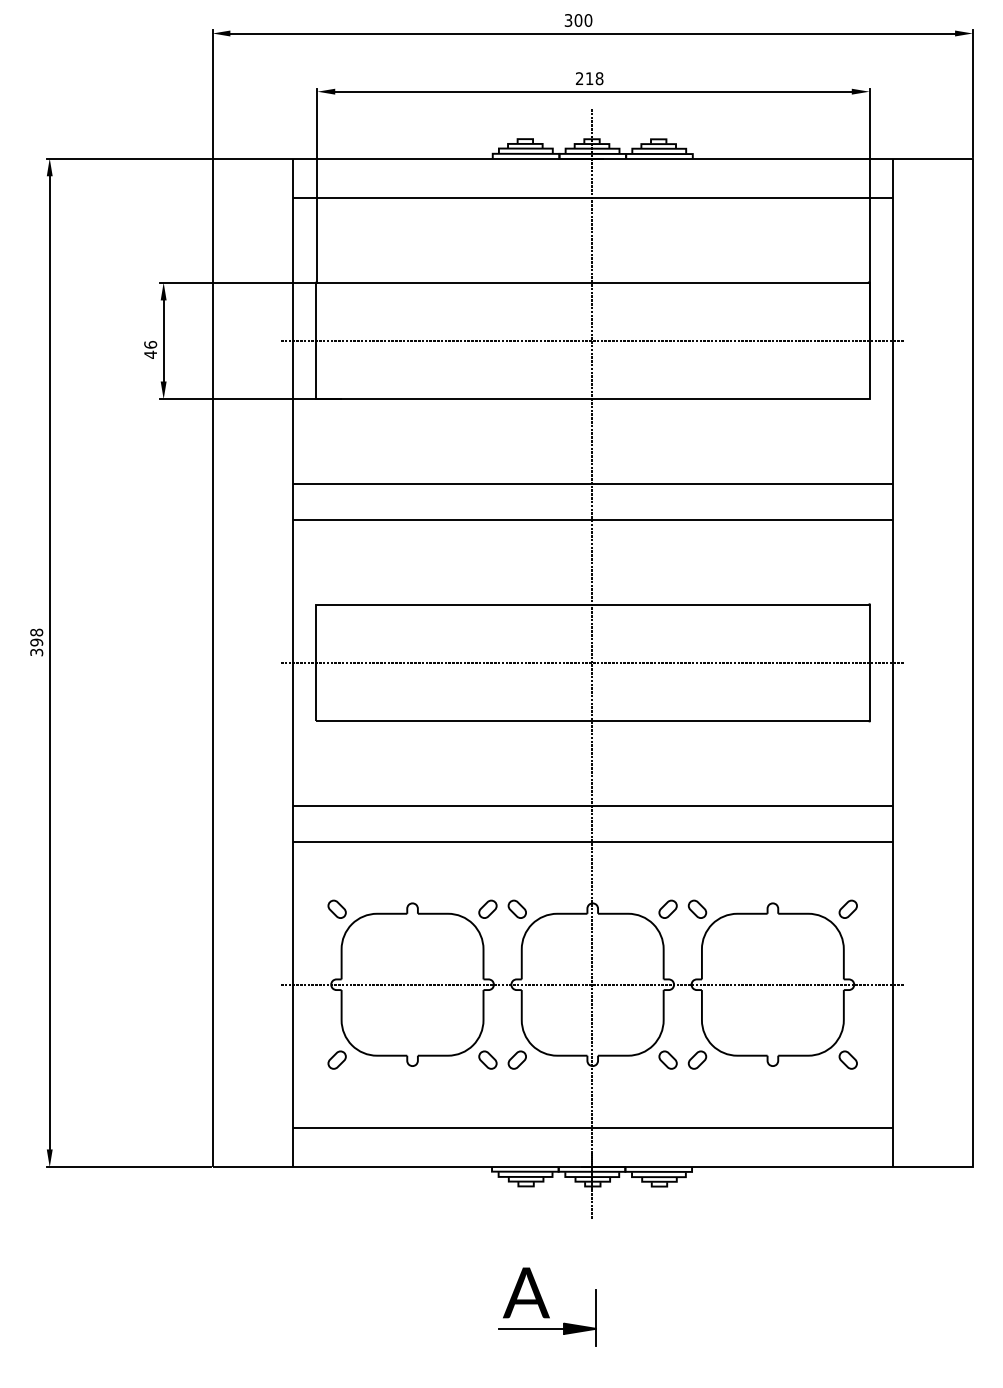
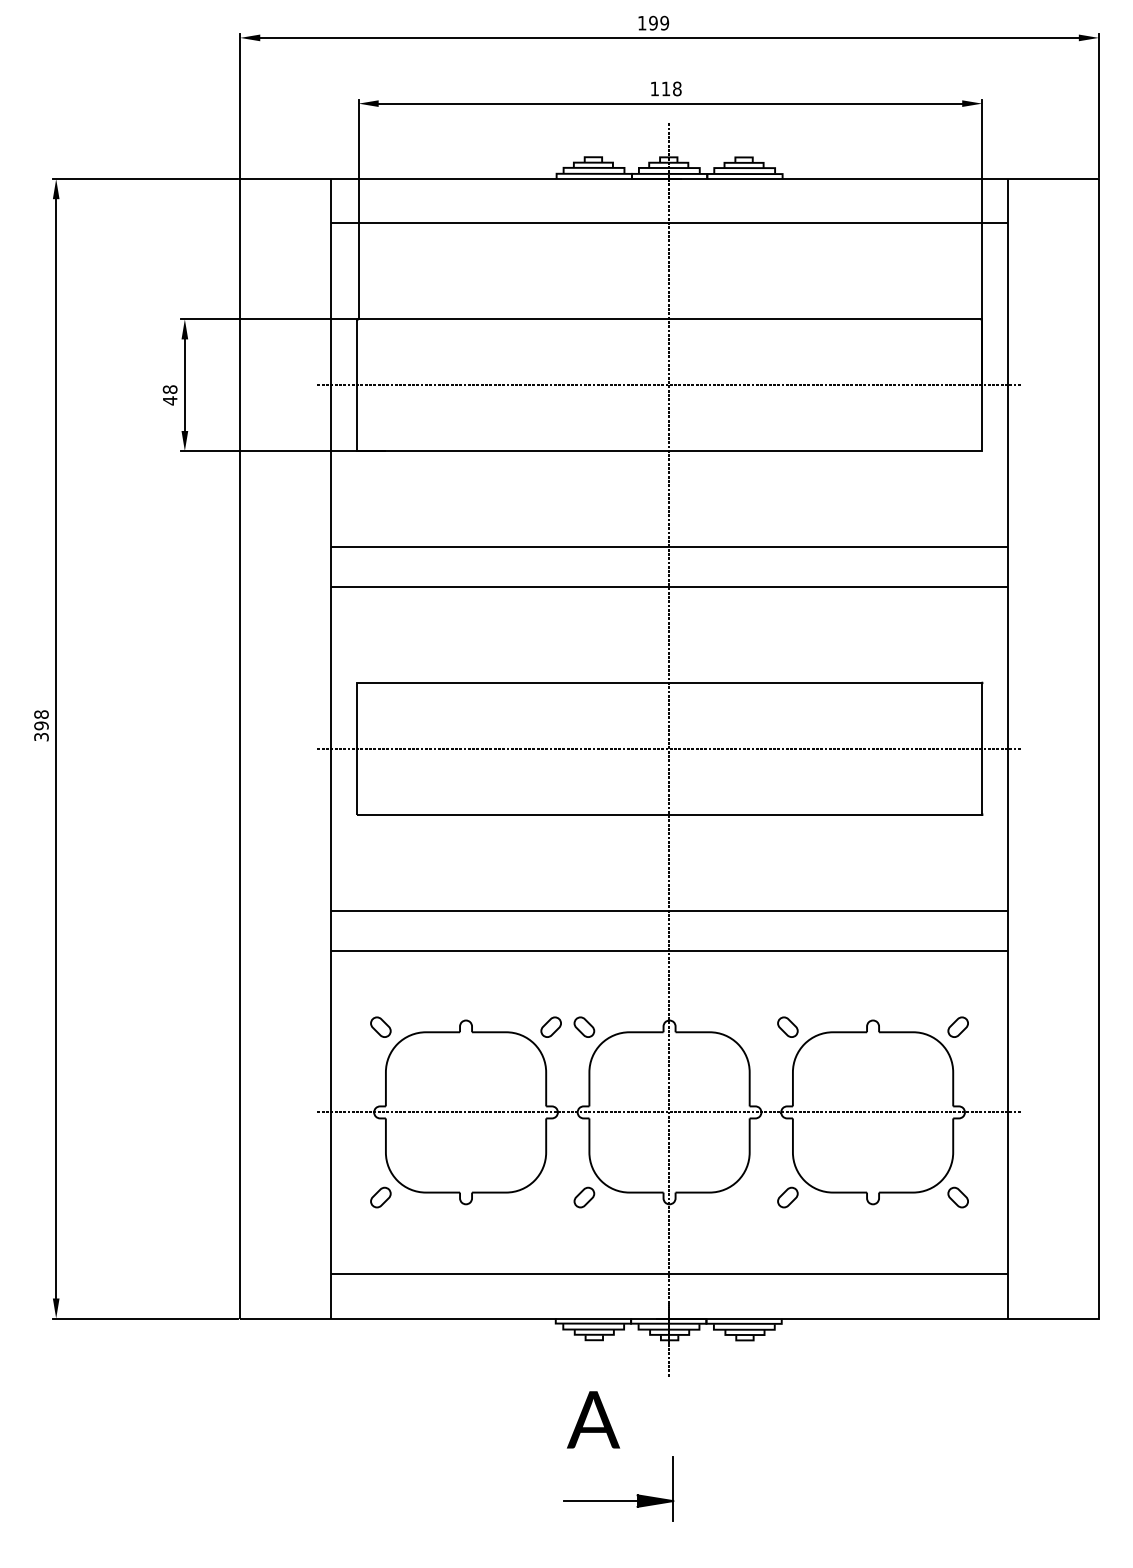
text: (578, 20) -> (653, 23), 300 -> 199
text: (579, 78) -> (654, 88), 218 -> 118
text: (150, 344) -> (170, 389), 46 -> 48
part: (667, 908) -> (754, 1026), removed
part: (487, 1059) -> (550, 1196), removed
part: (667, 1059) -> (754, 1196), removed
text: (526, 1292) -> (593, 1419), moved

